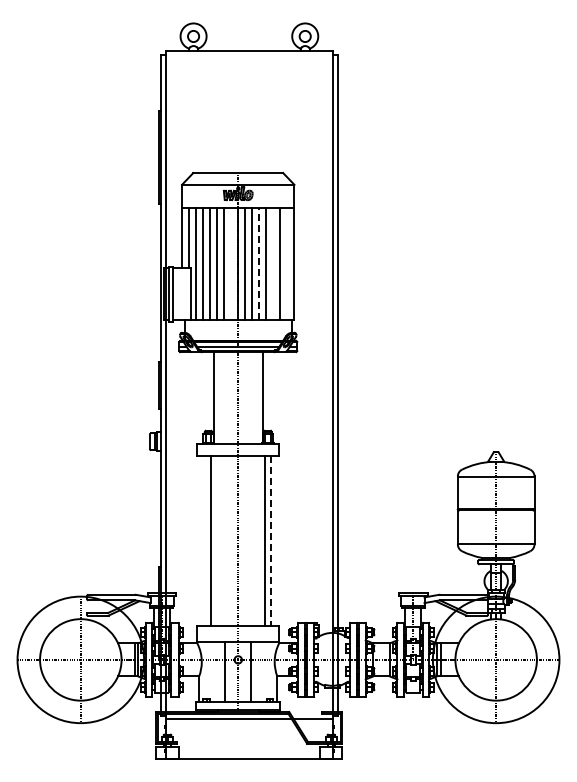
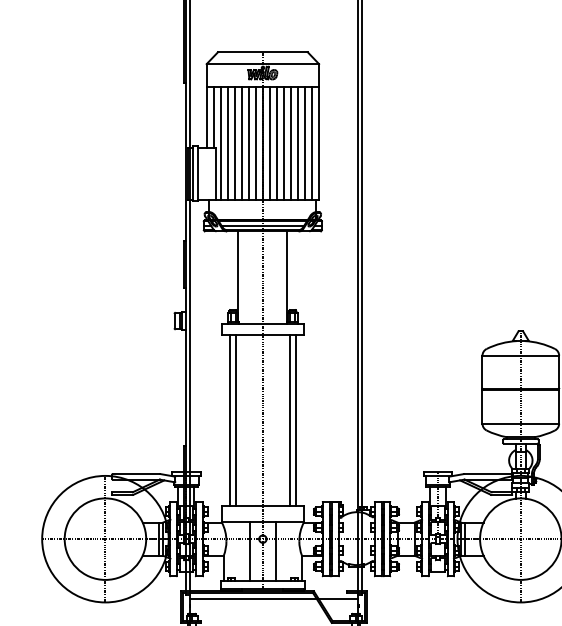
line: (231, 263) -> (256, 142), added
line: (259, 263) -> (284, 142), dashed -> solid
line: (273, 263) -> (298, 142), added
line: (287, 263) -> (312, 142), added
line: (205, 541) -> (230, 420), added
line: (271, 541) -> (296, 420), dashed -> solid

